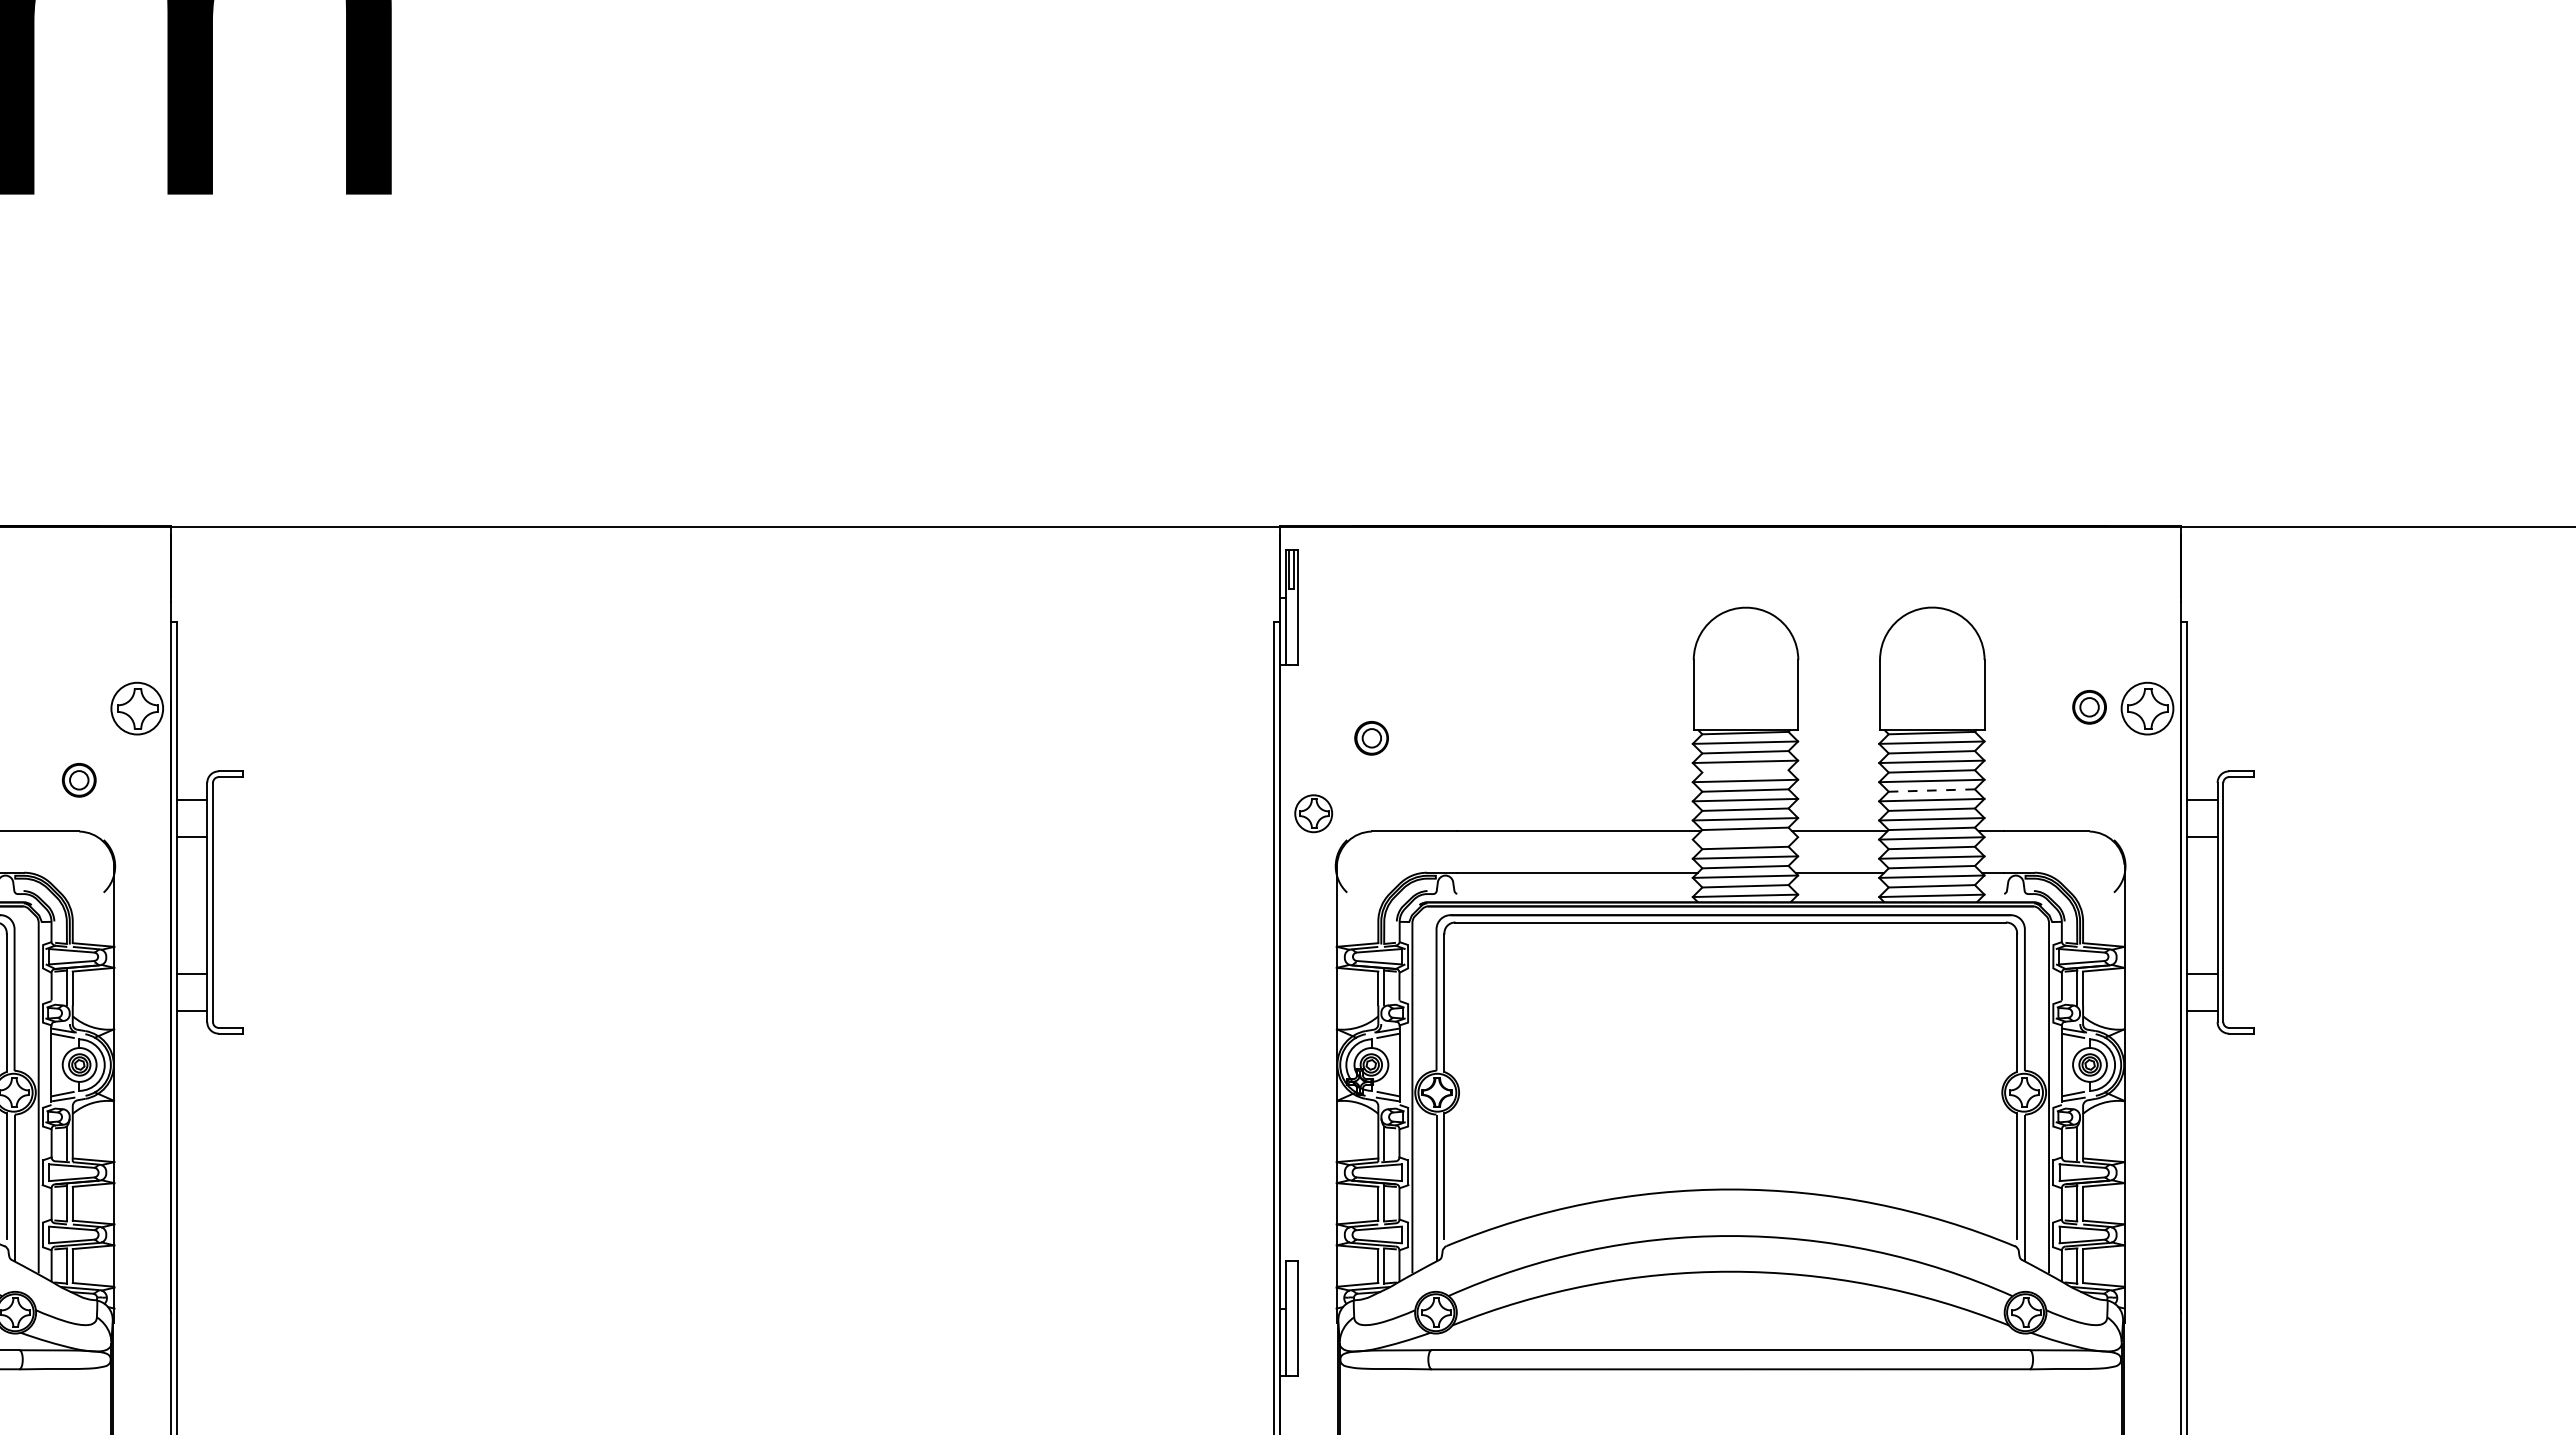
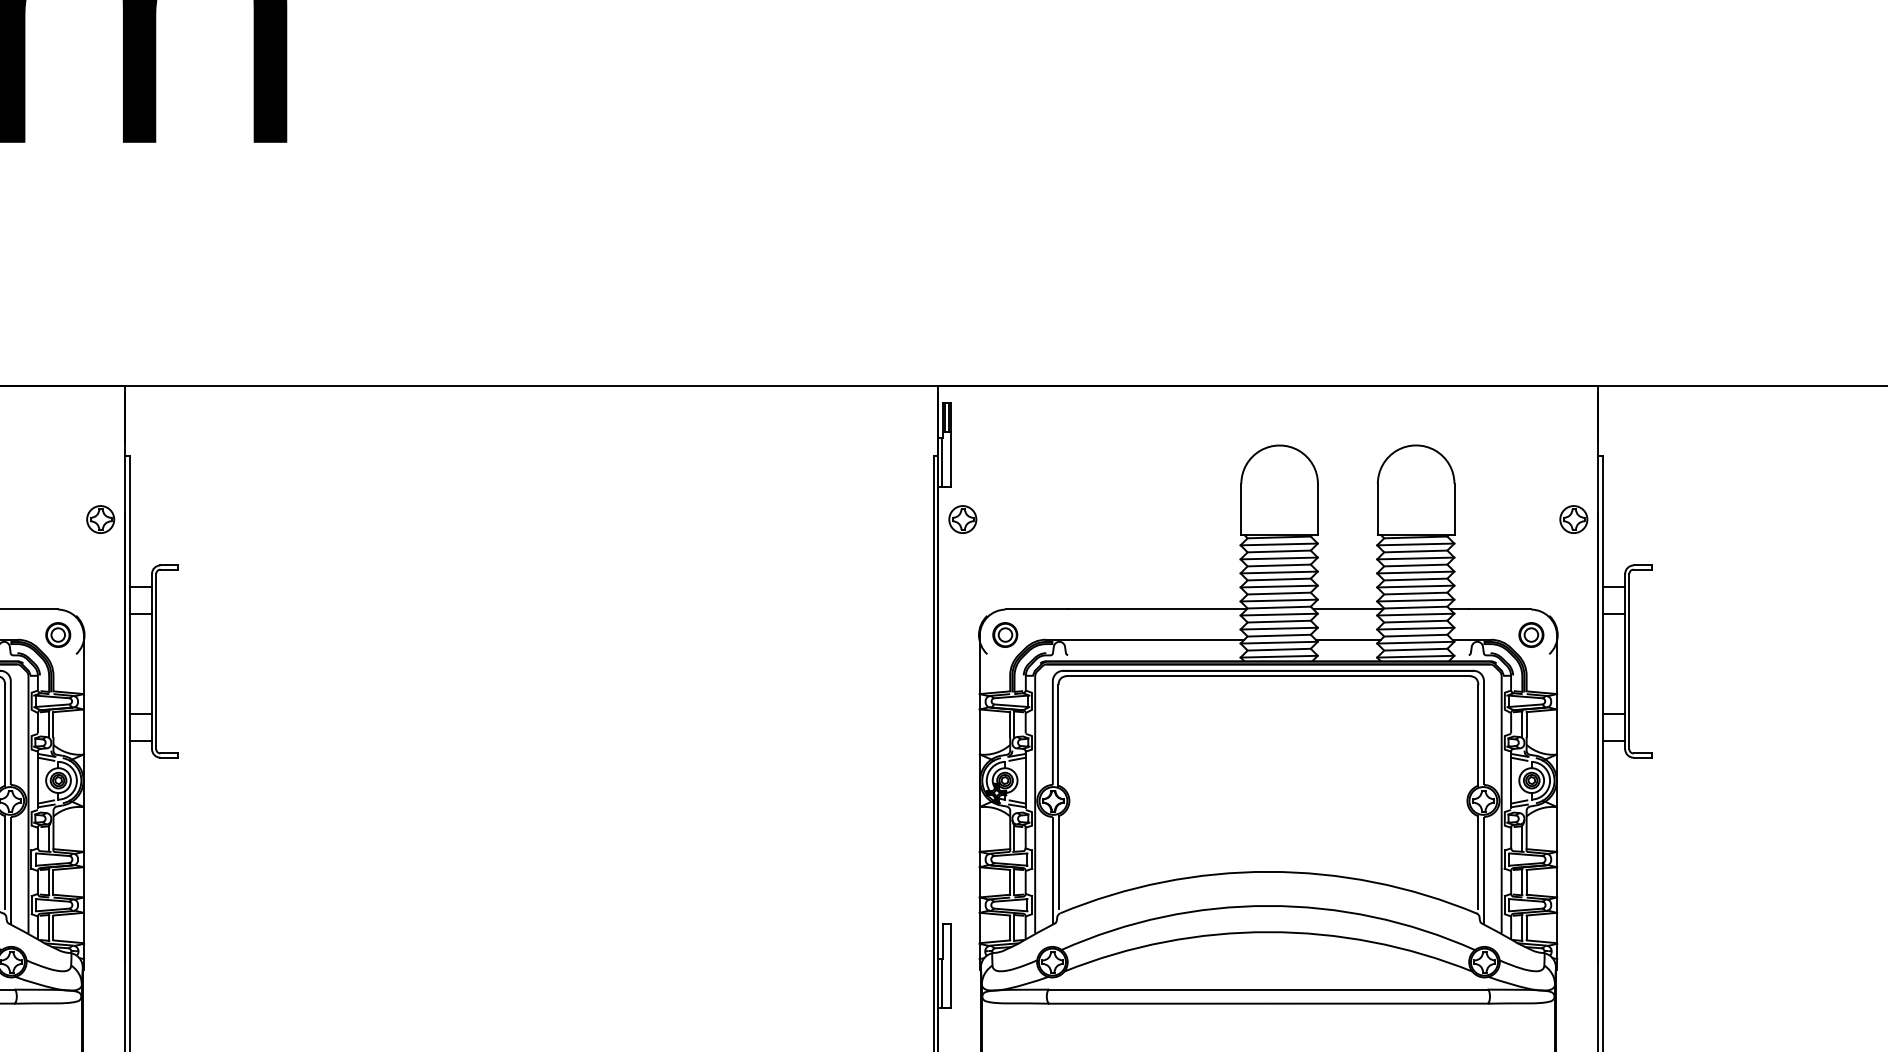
part: (2089, 707) -> (1531, 635), moved
part: (136, 708) -> (100, 519), size x0.71
part: (2147, 708) -> (1573, 519), size x0.71
part: (1371, 738) -> (1005, 635), moved
line: (1745, 771) -> (1279, 565), added
part: (78, 780) -> (57, 635), moved
line: (1932, 790) -> (1416, 579), dashed -> solid
part: (1313, 813) -> (962, 519), moved
line: (1745, 838) -> (1279, 614), added

